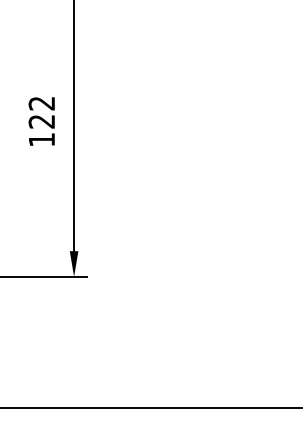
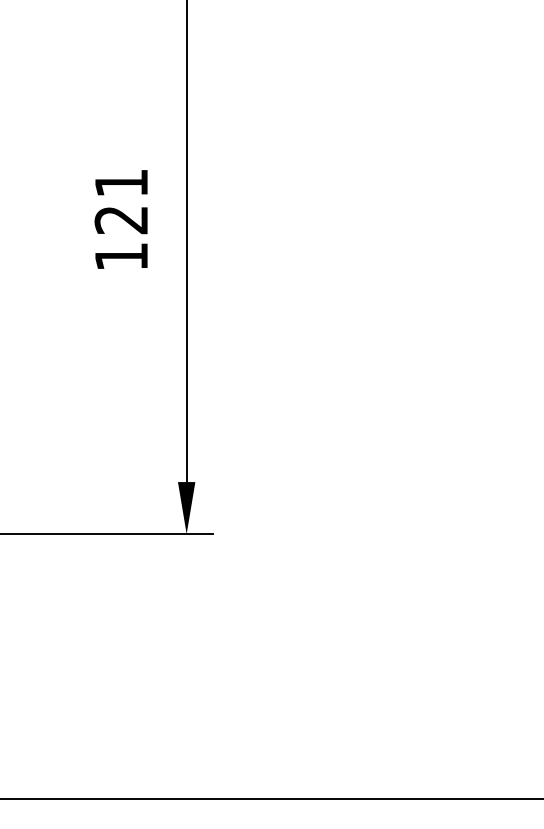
text: (41, 103) -> (120, 183), 122 -> 121

